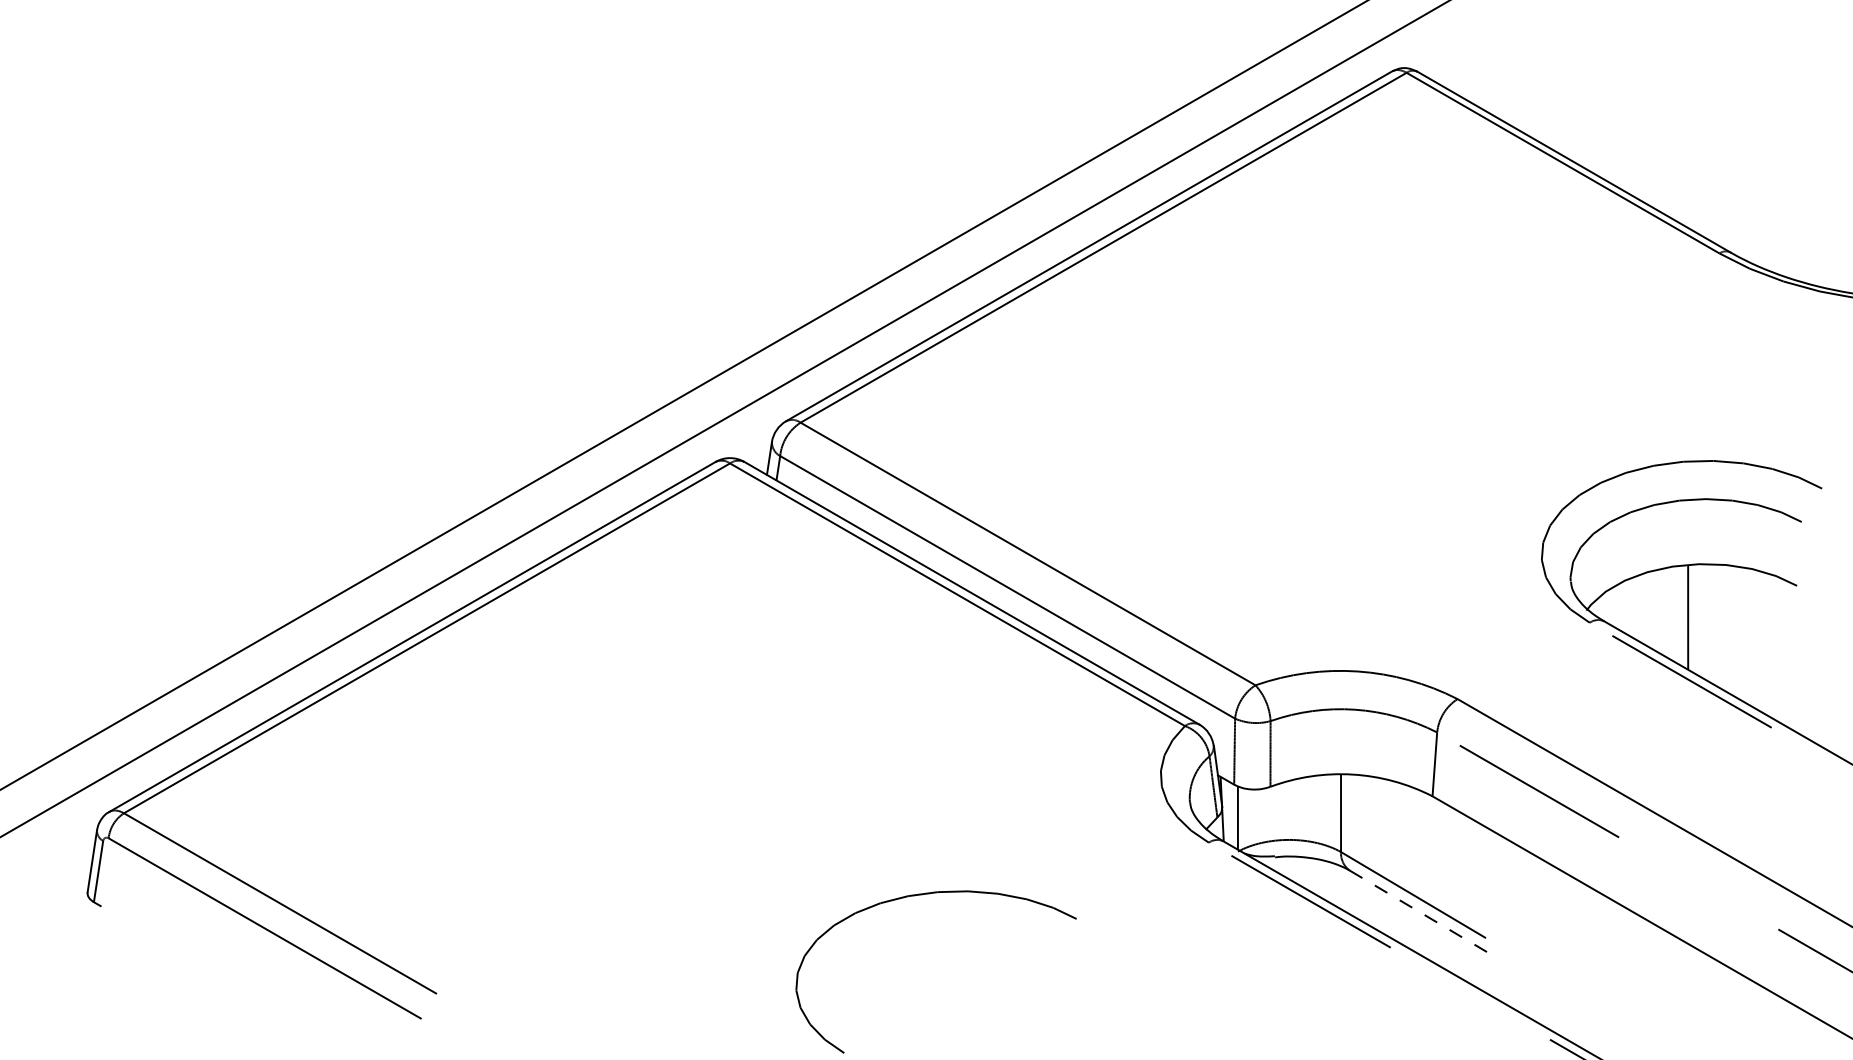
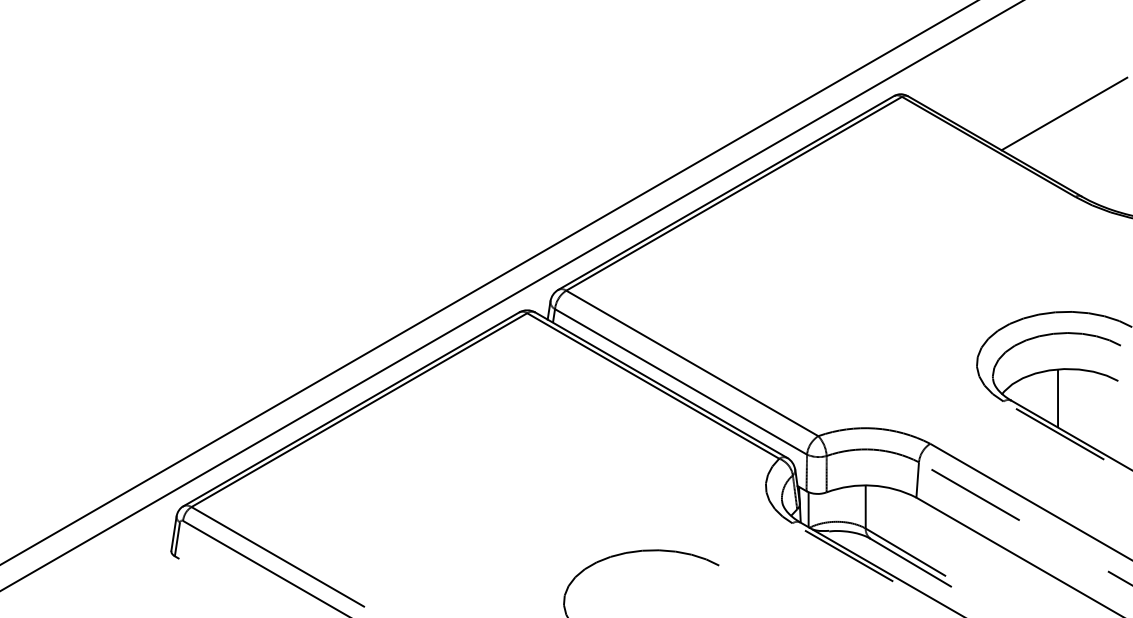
line: (1699, 102) -> (1064, 113), added
line: (1421, 913) -> (910, 562), dashed -> solid

